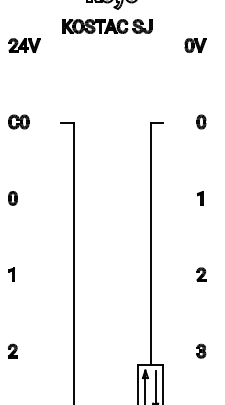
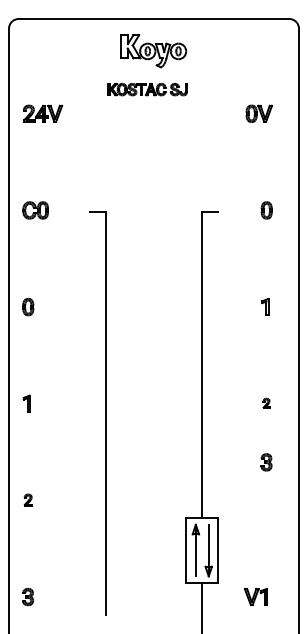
part: (107, 26) -> (147, 89), size x0.7
part: (201, 274) -> (266, 403), size x0.6
part: (13, 350) -> (28, 499), size x0.7
part: (201, 351) -> (266, 462), moved

